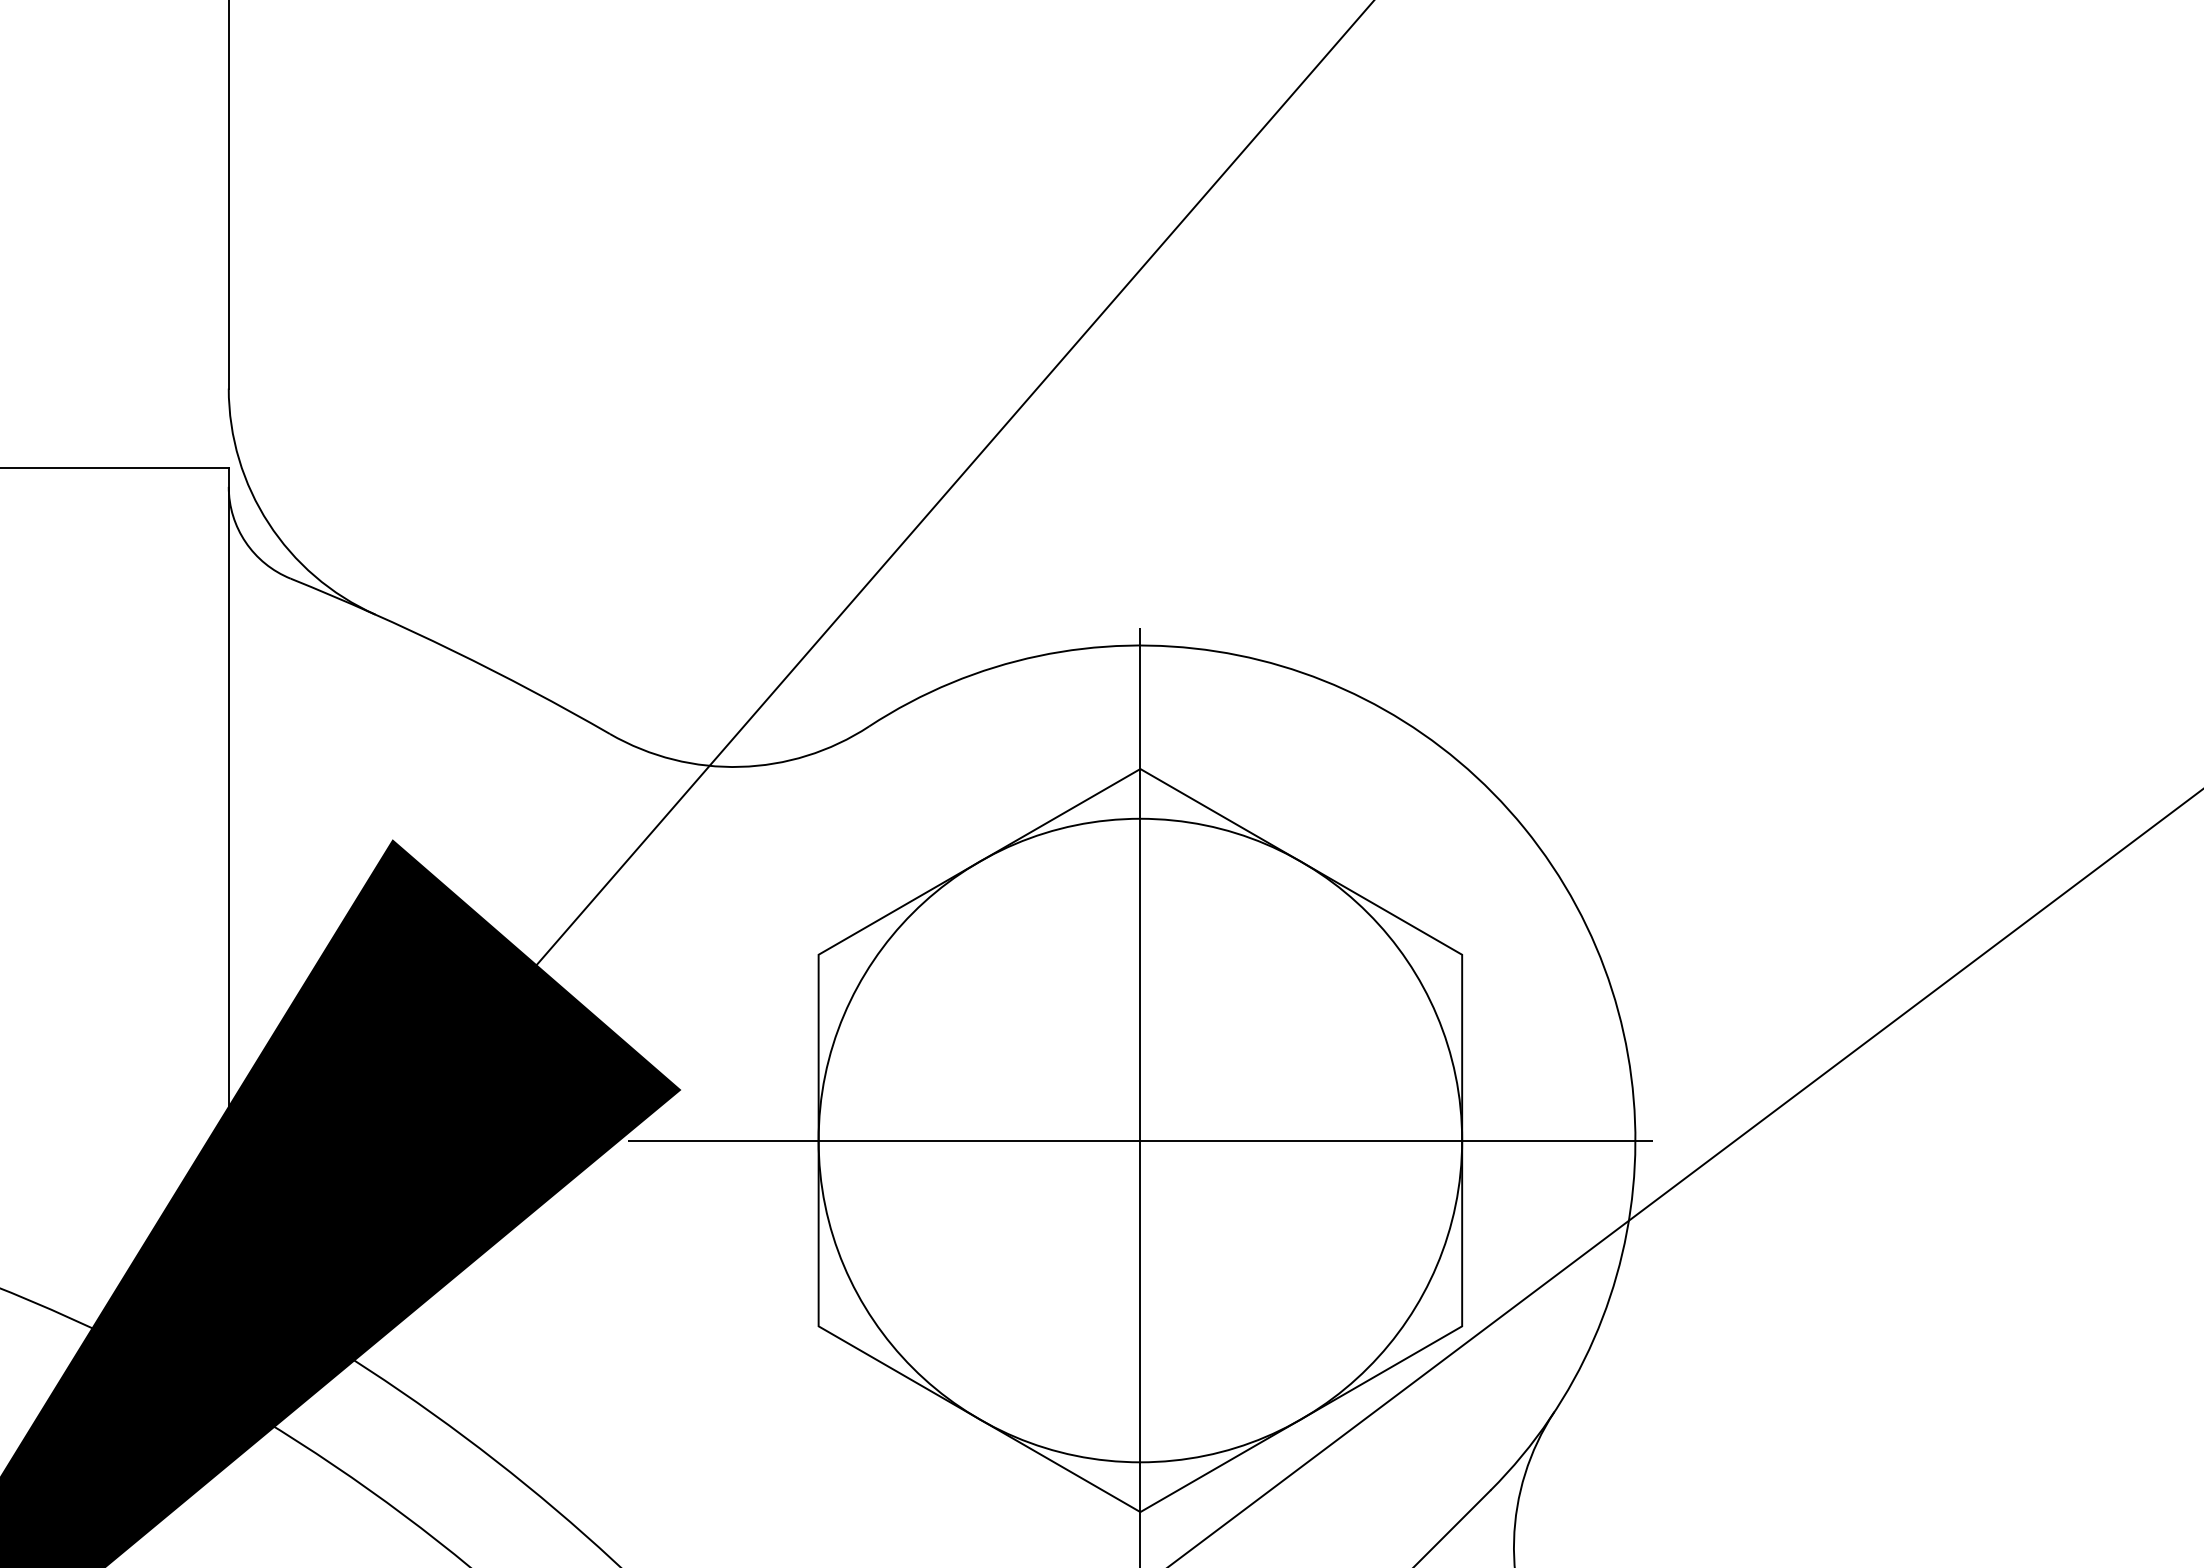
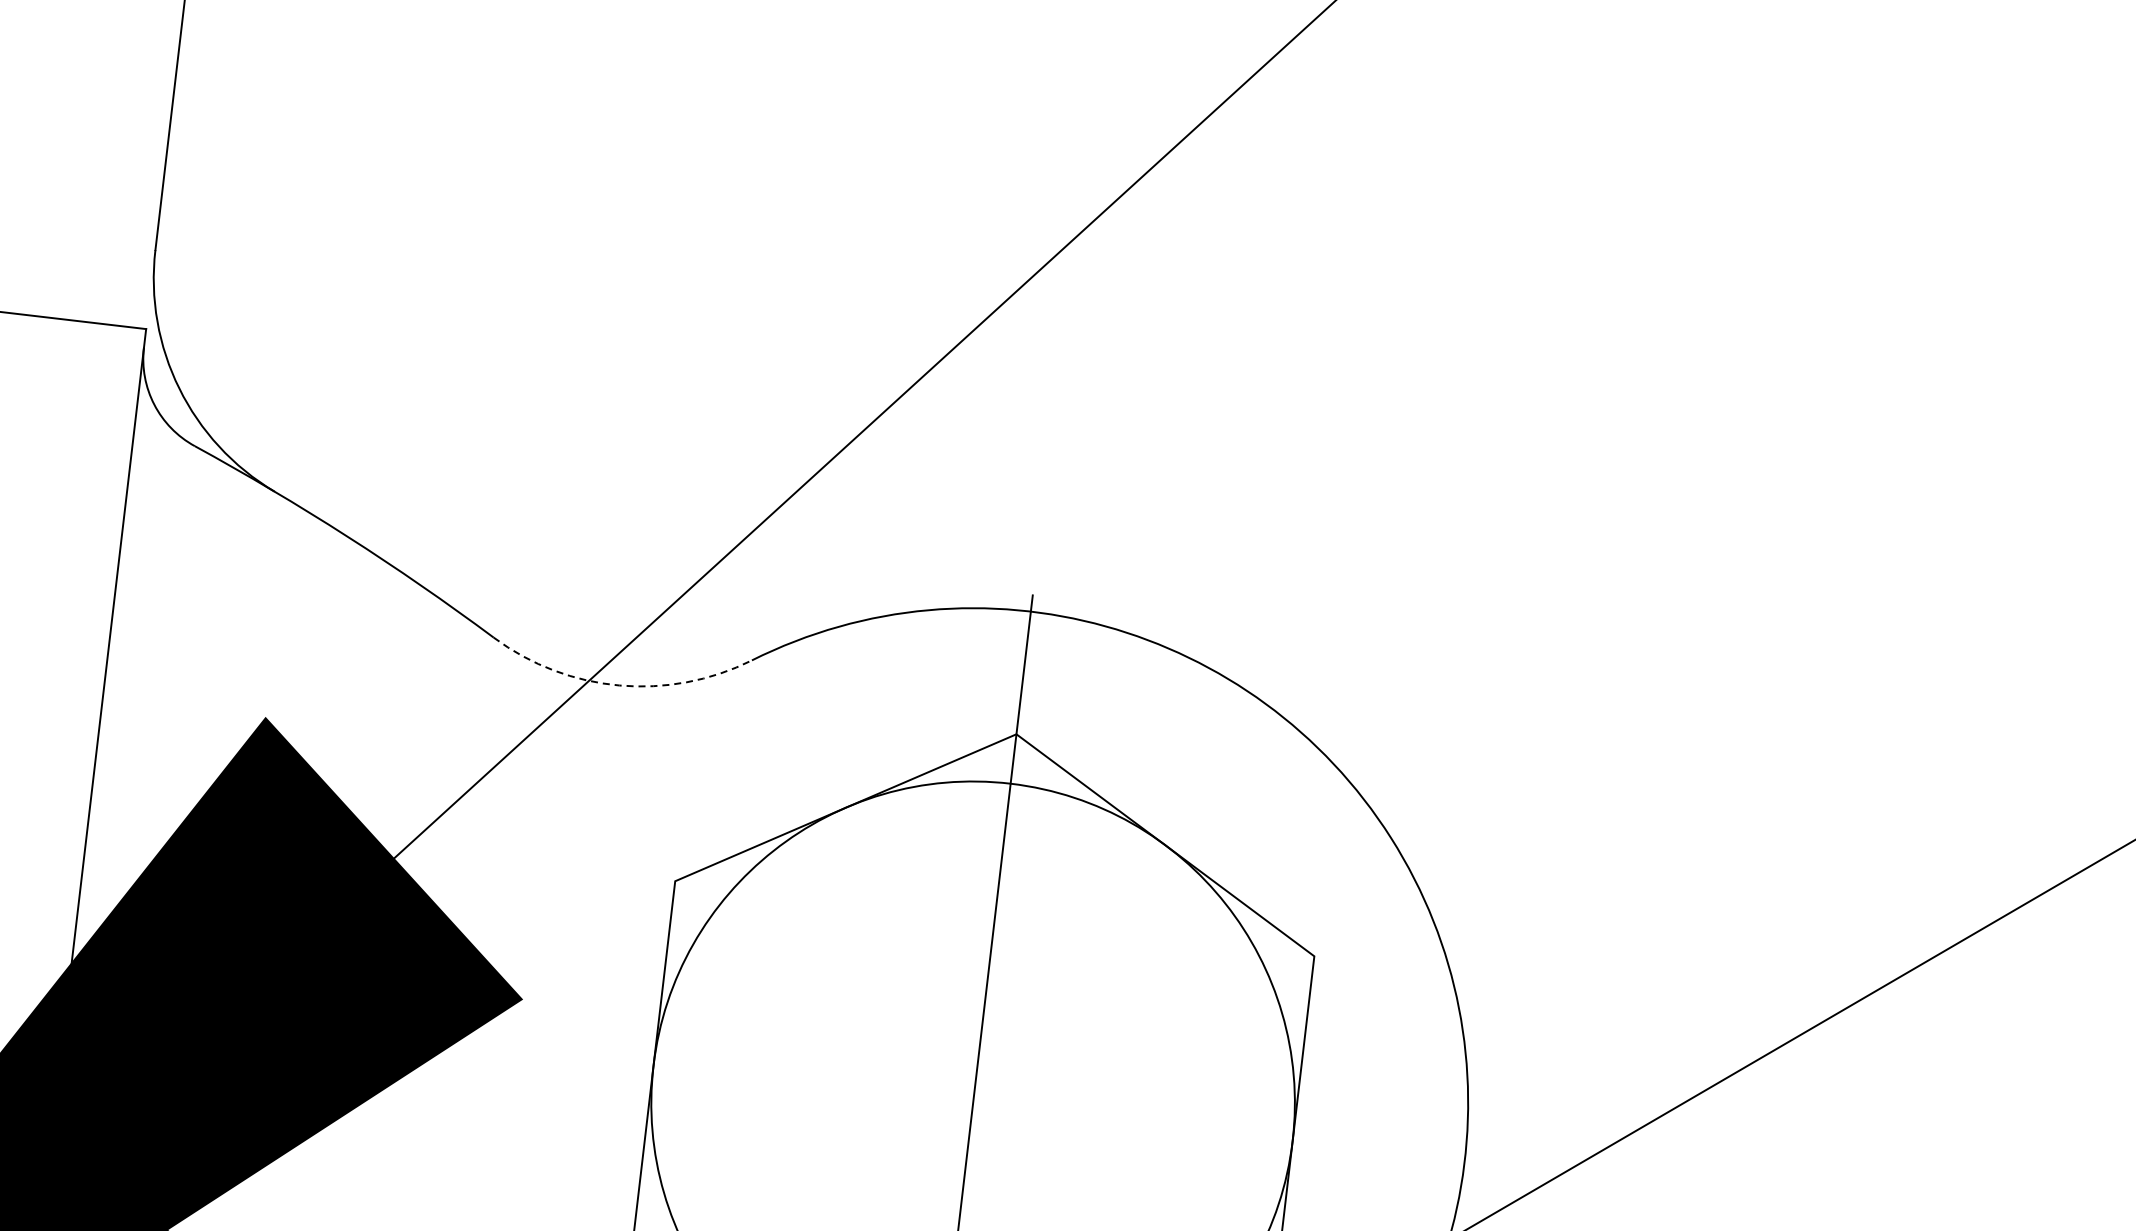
arc: (740, 766) -> (619, 685), solid -> dashed
line: (1140, 1140) -> (973, 1103), removed

